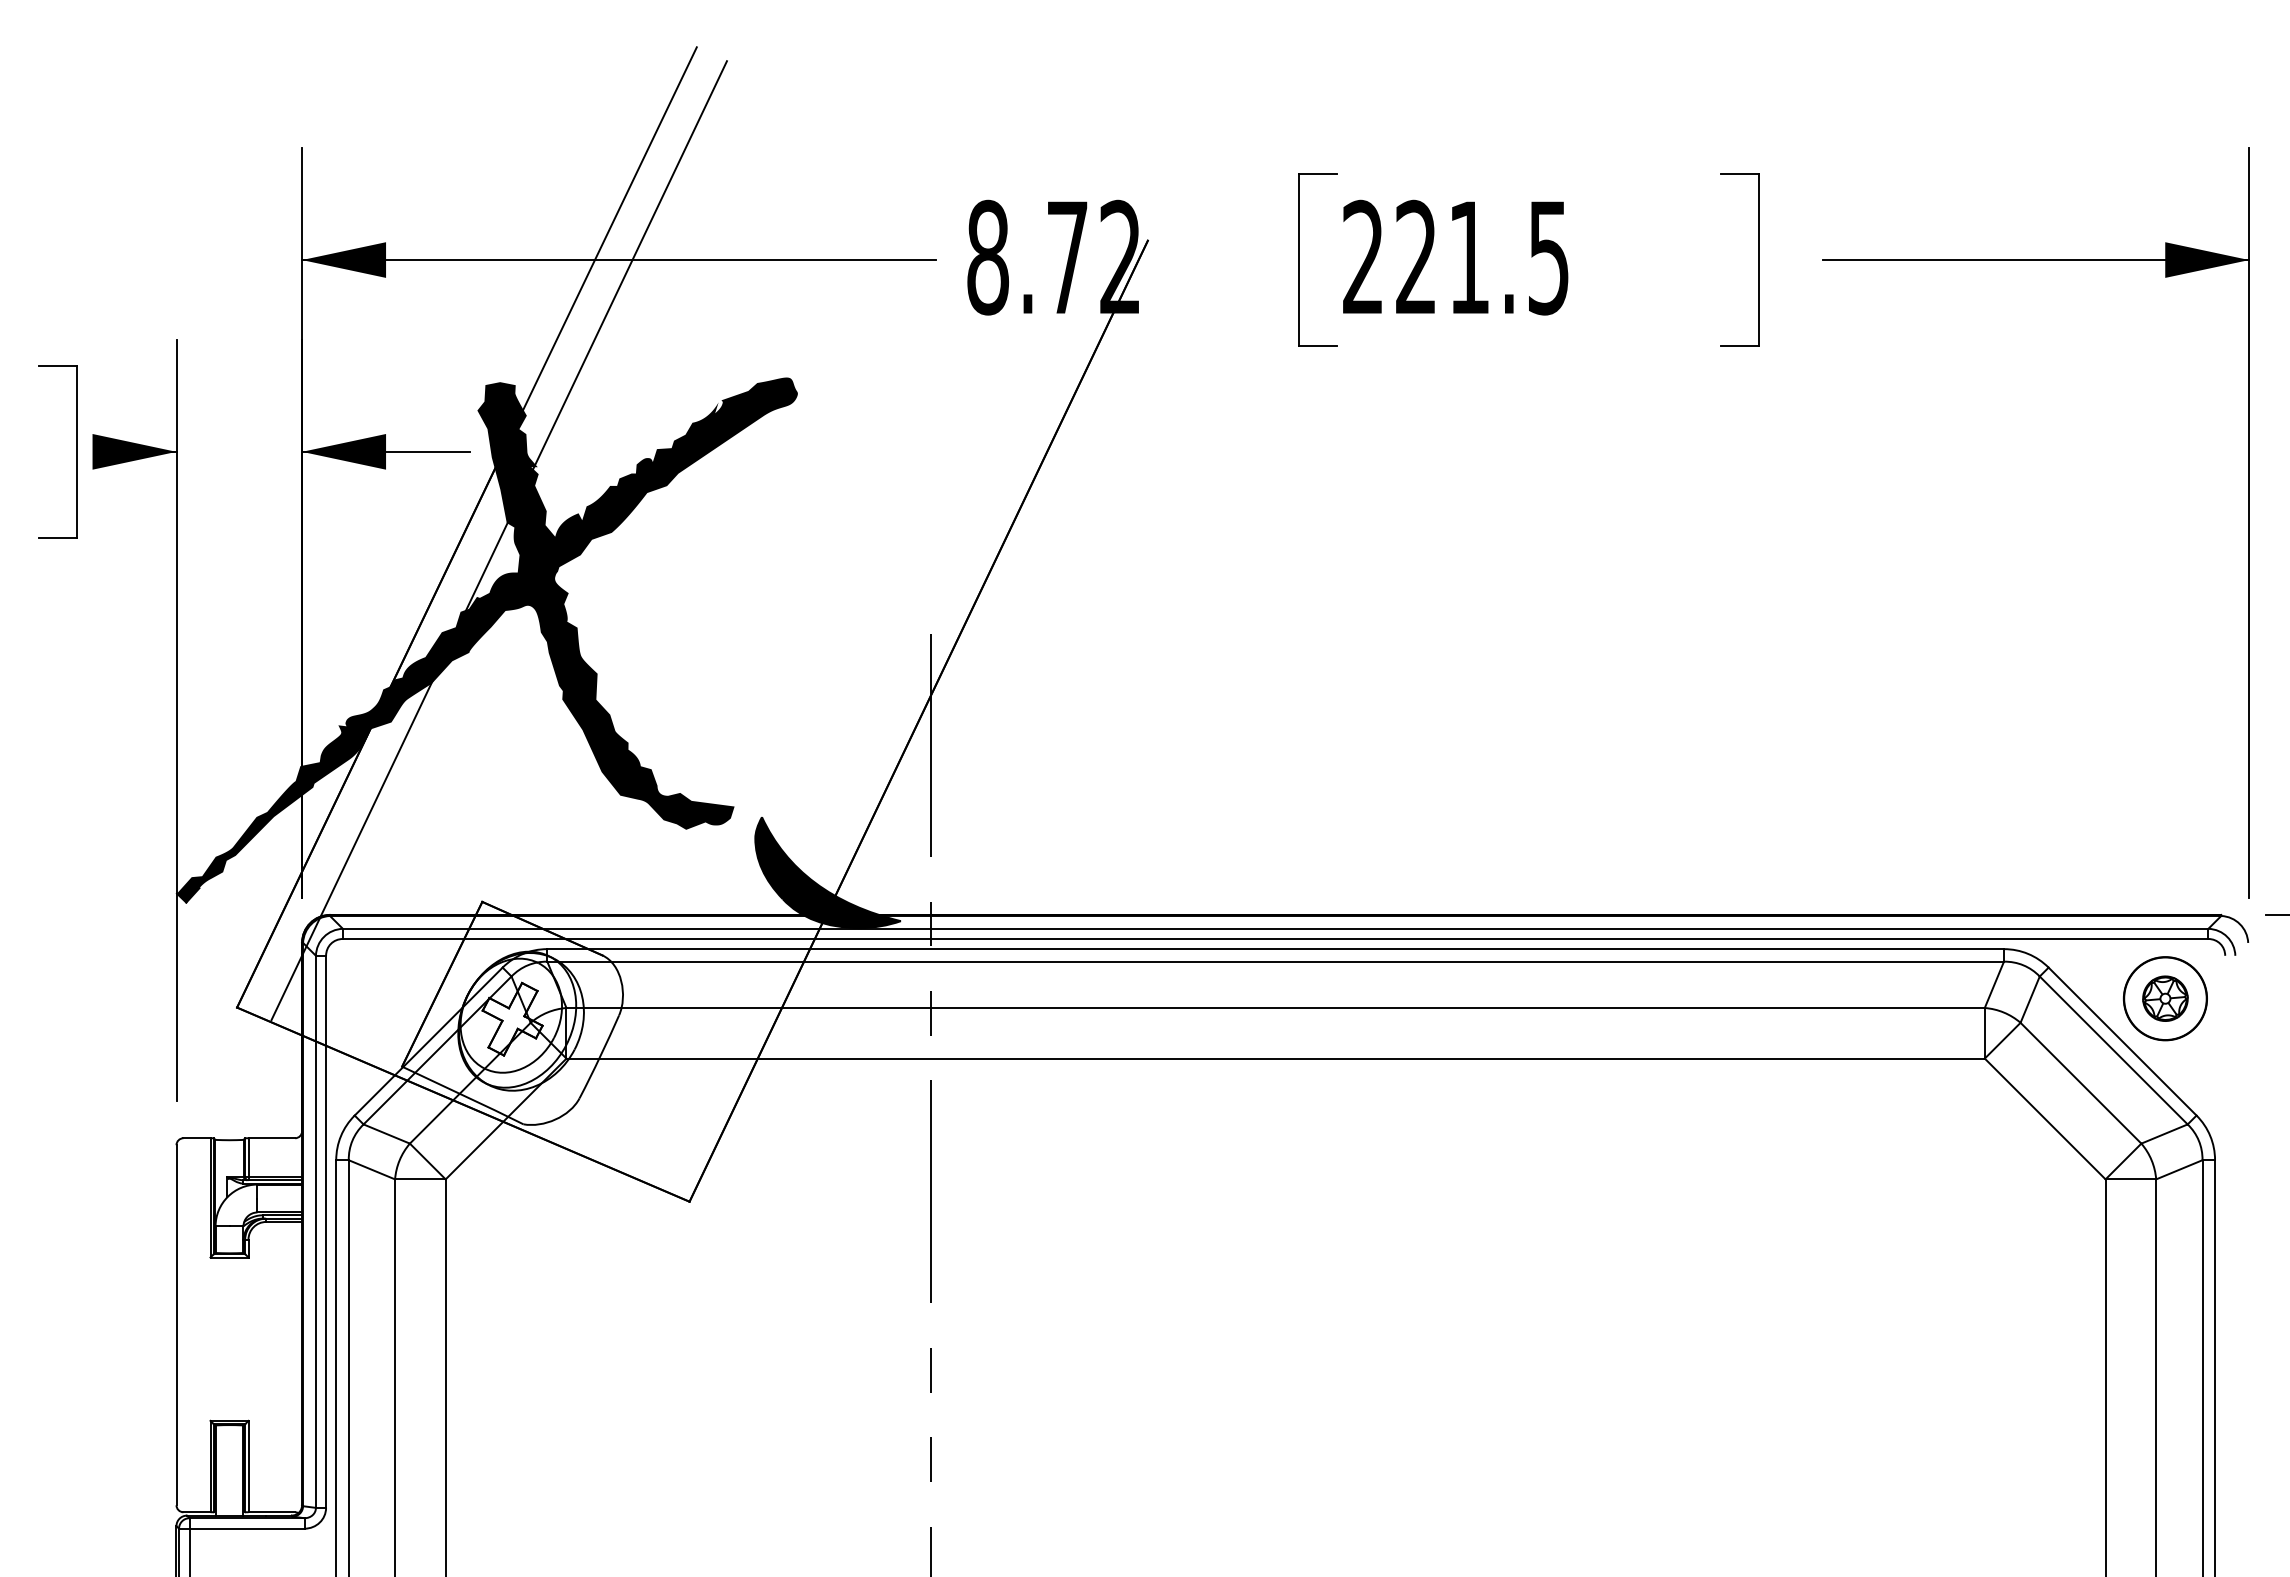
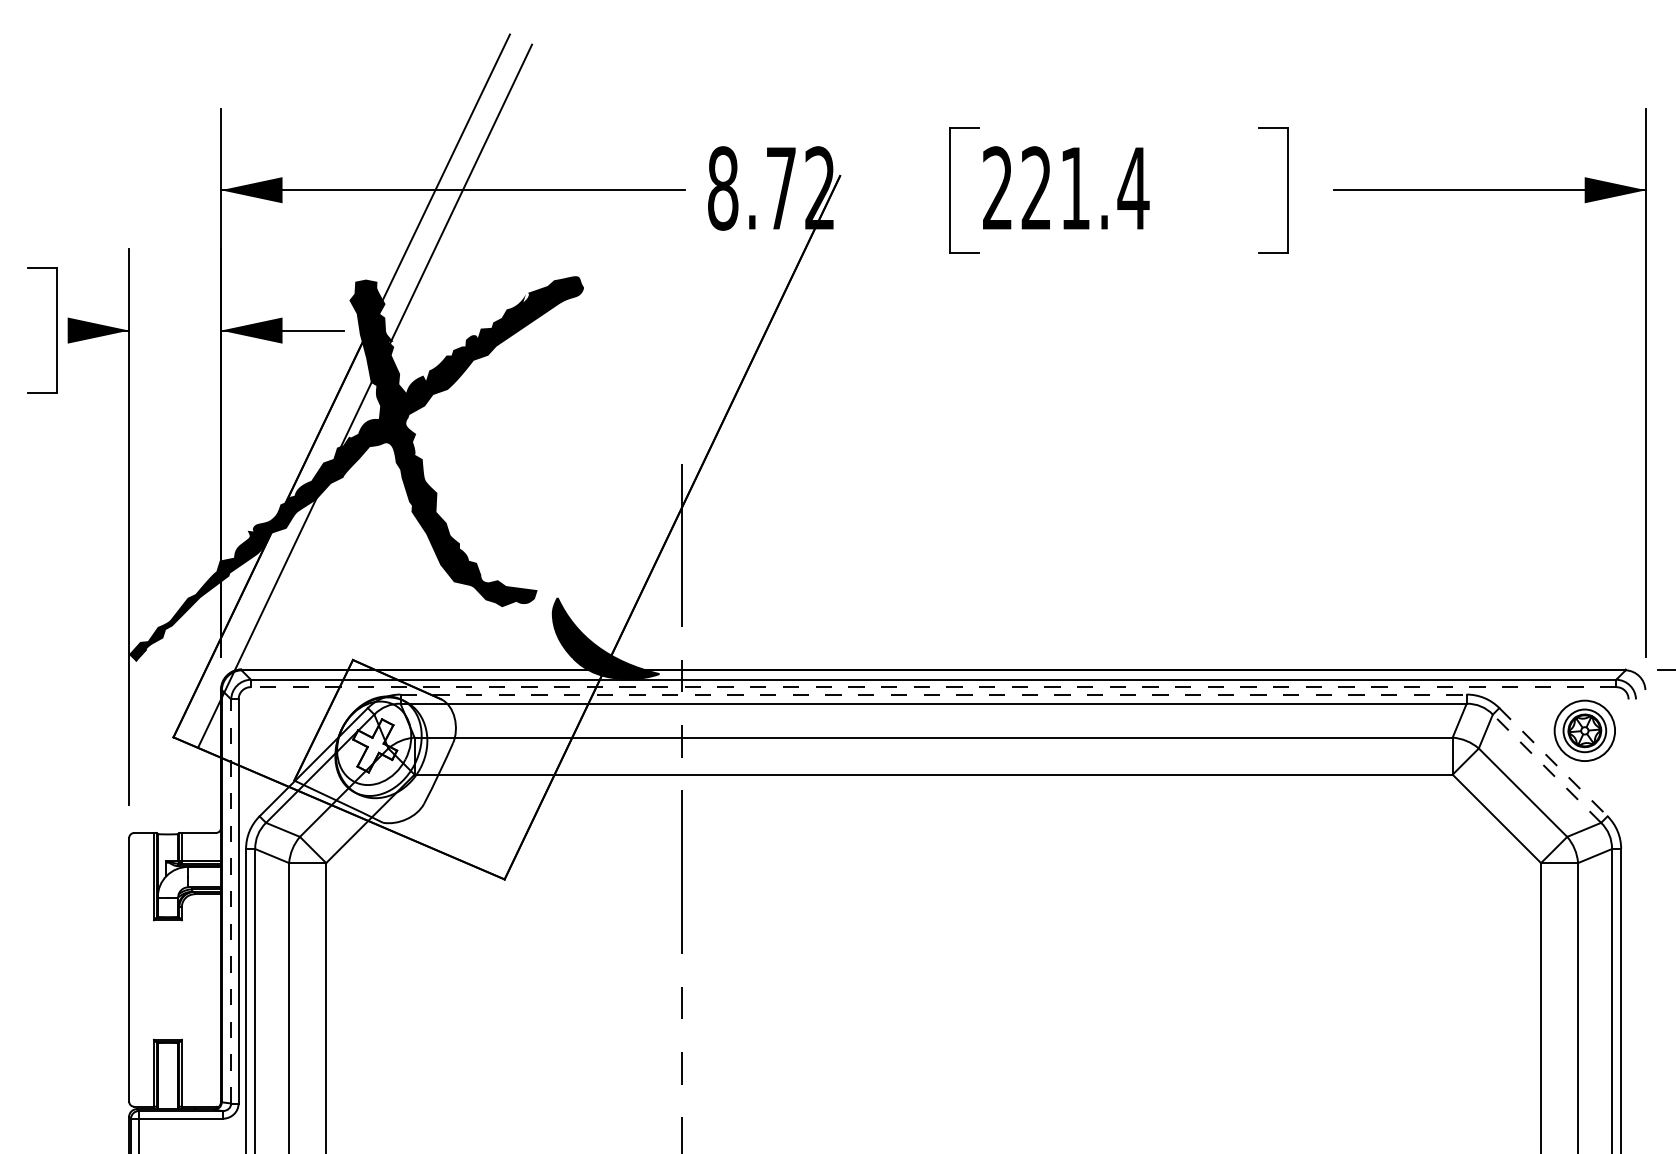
text: (1548, 258) -> (1133, 189), 221.5 -> 221.4
line: (1275, 938) -> (933, 686), solid -> dashed
line: (1276, 949) -> (934, 694), solid -> dashed
circle: (2165, 998) -> (1584, 730), size x0.7
line: (2122, 1041) -> (1553, 762), solid -> dashed
line: (2113, 1050) -> (1546, 768), solid -> dashed
line: (315, 1231) -> (230, 901), solid -> dashed

